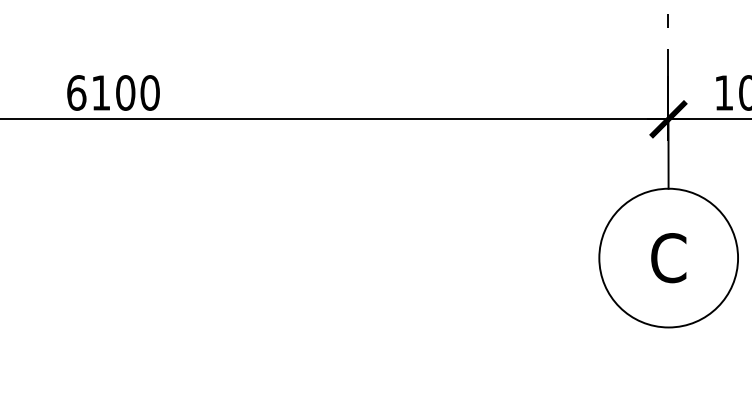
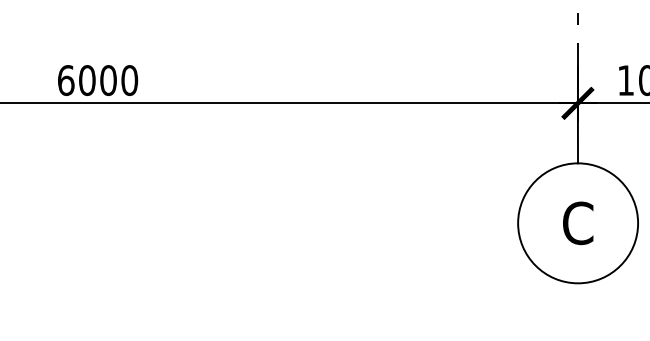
text: (101, 92) -> (87, 80), 6100 -> 6000

